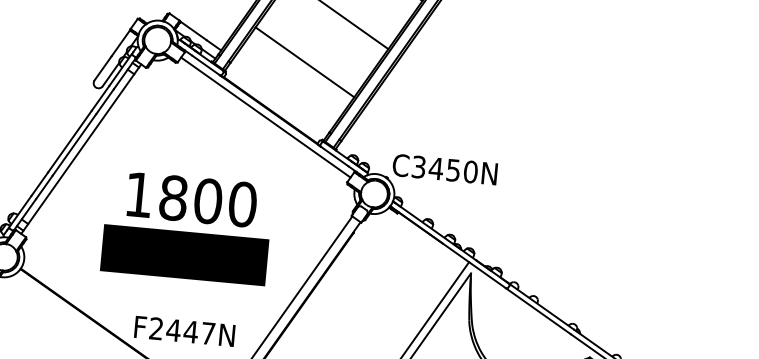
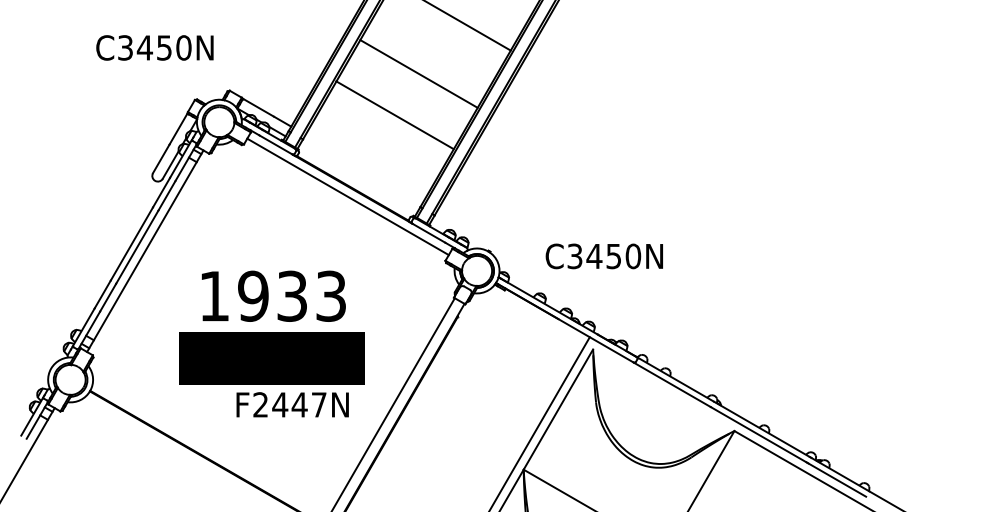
line: (304, 62) -> (394, 115), moved
text: (444, 169) -> (603, 256), moved
text: (208, 200) -> (292, 295), 1800 -> 1933
text: (184, 331) -> (292, 404), moved

